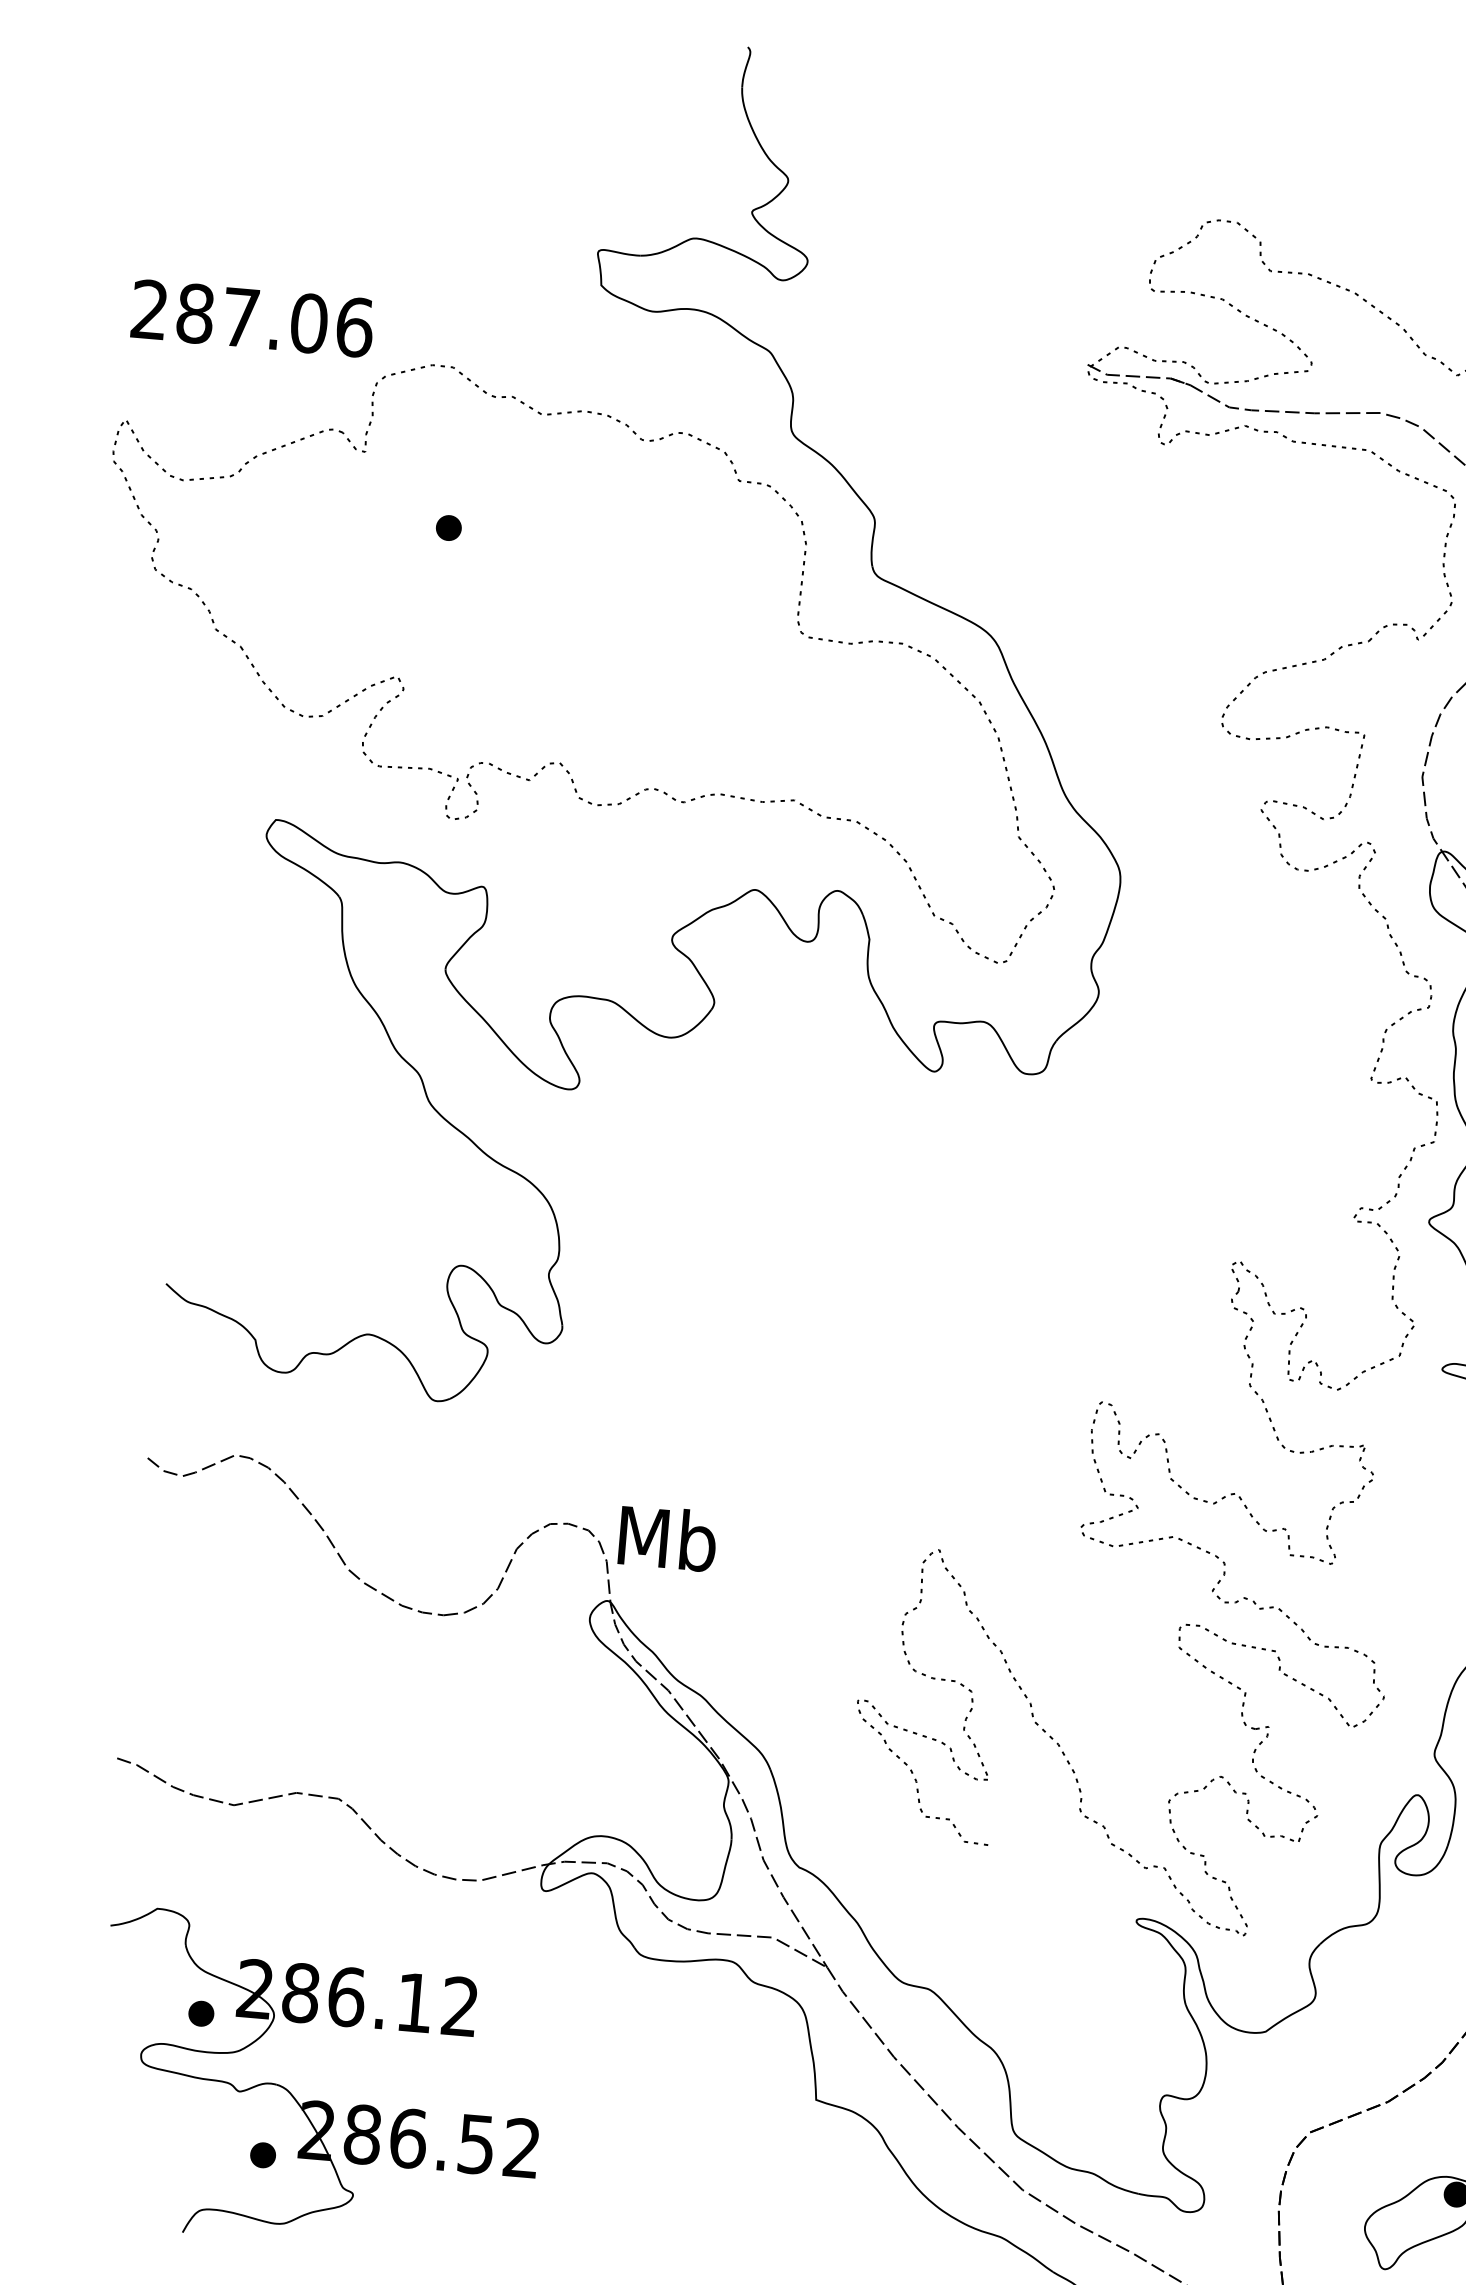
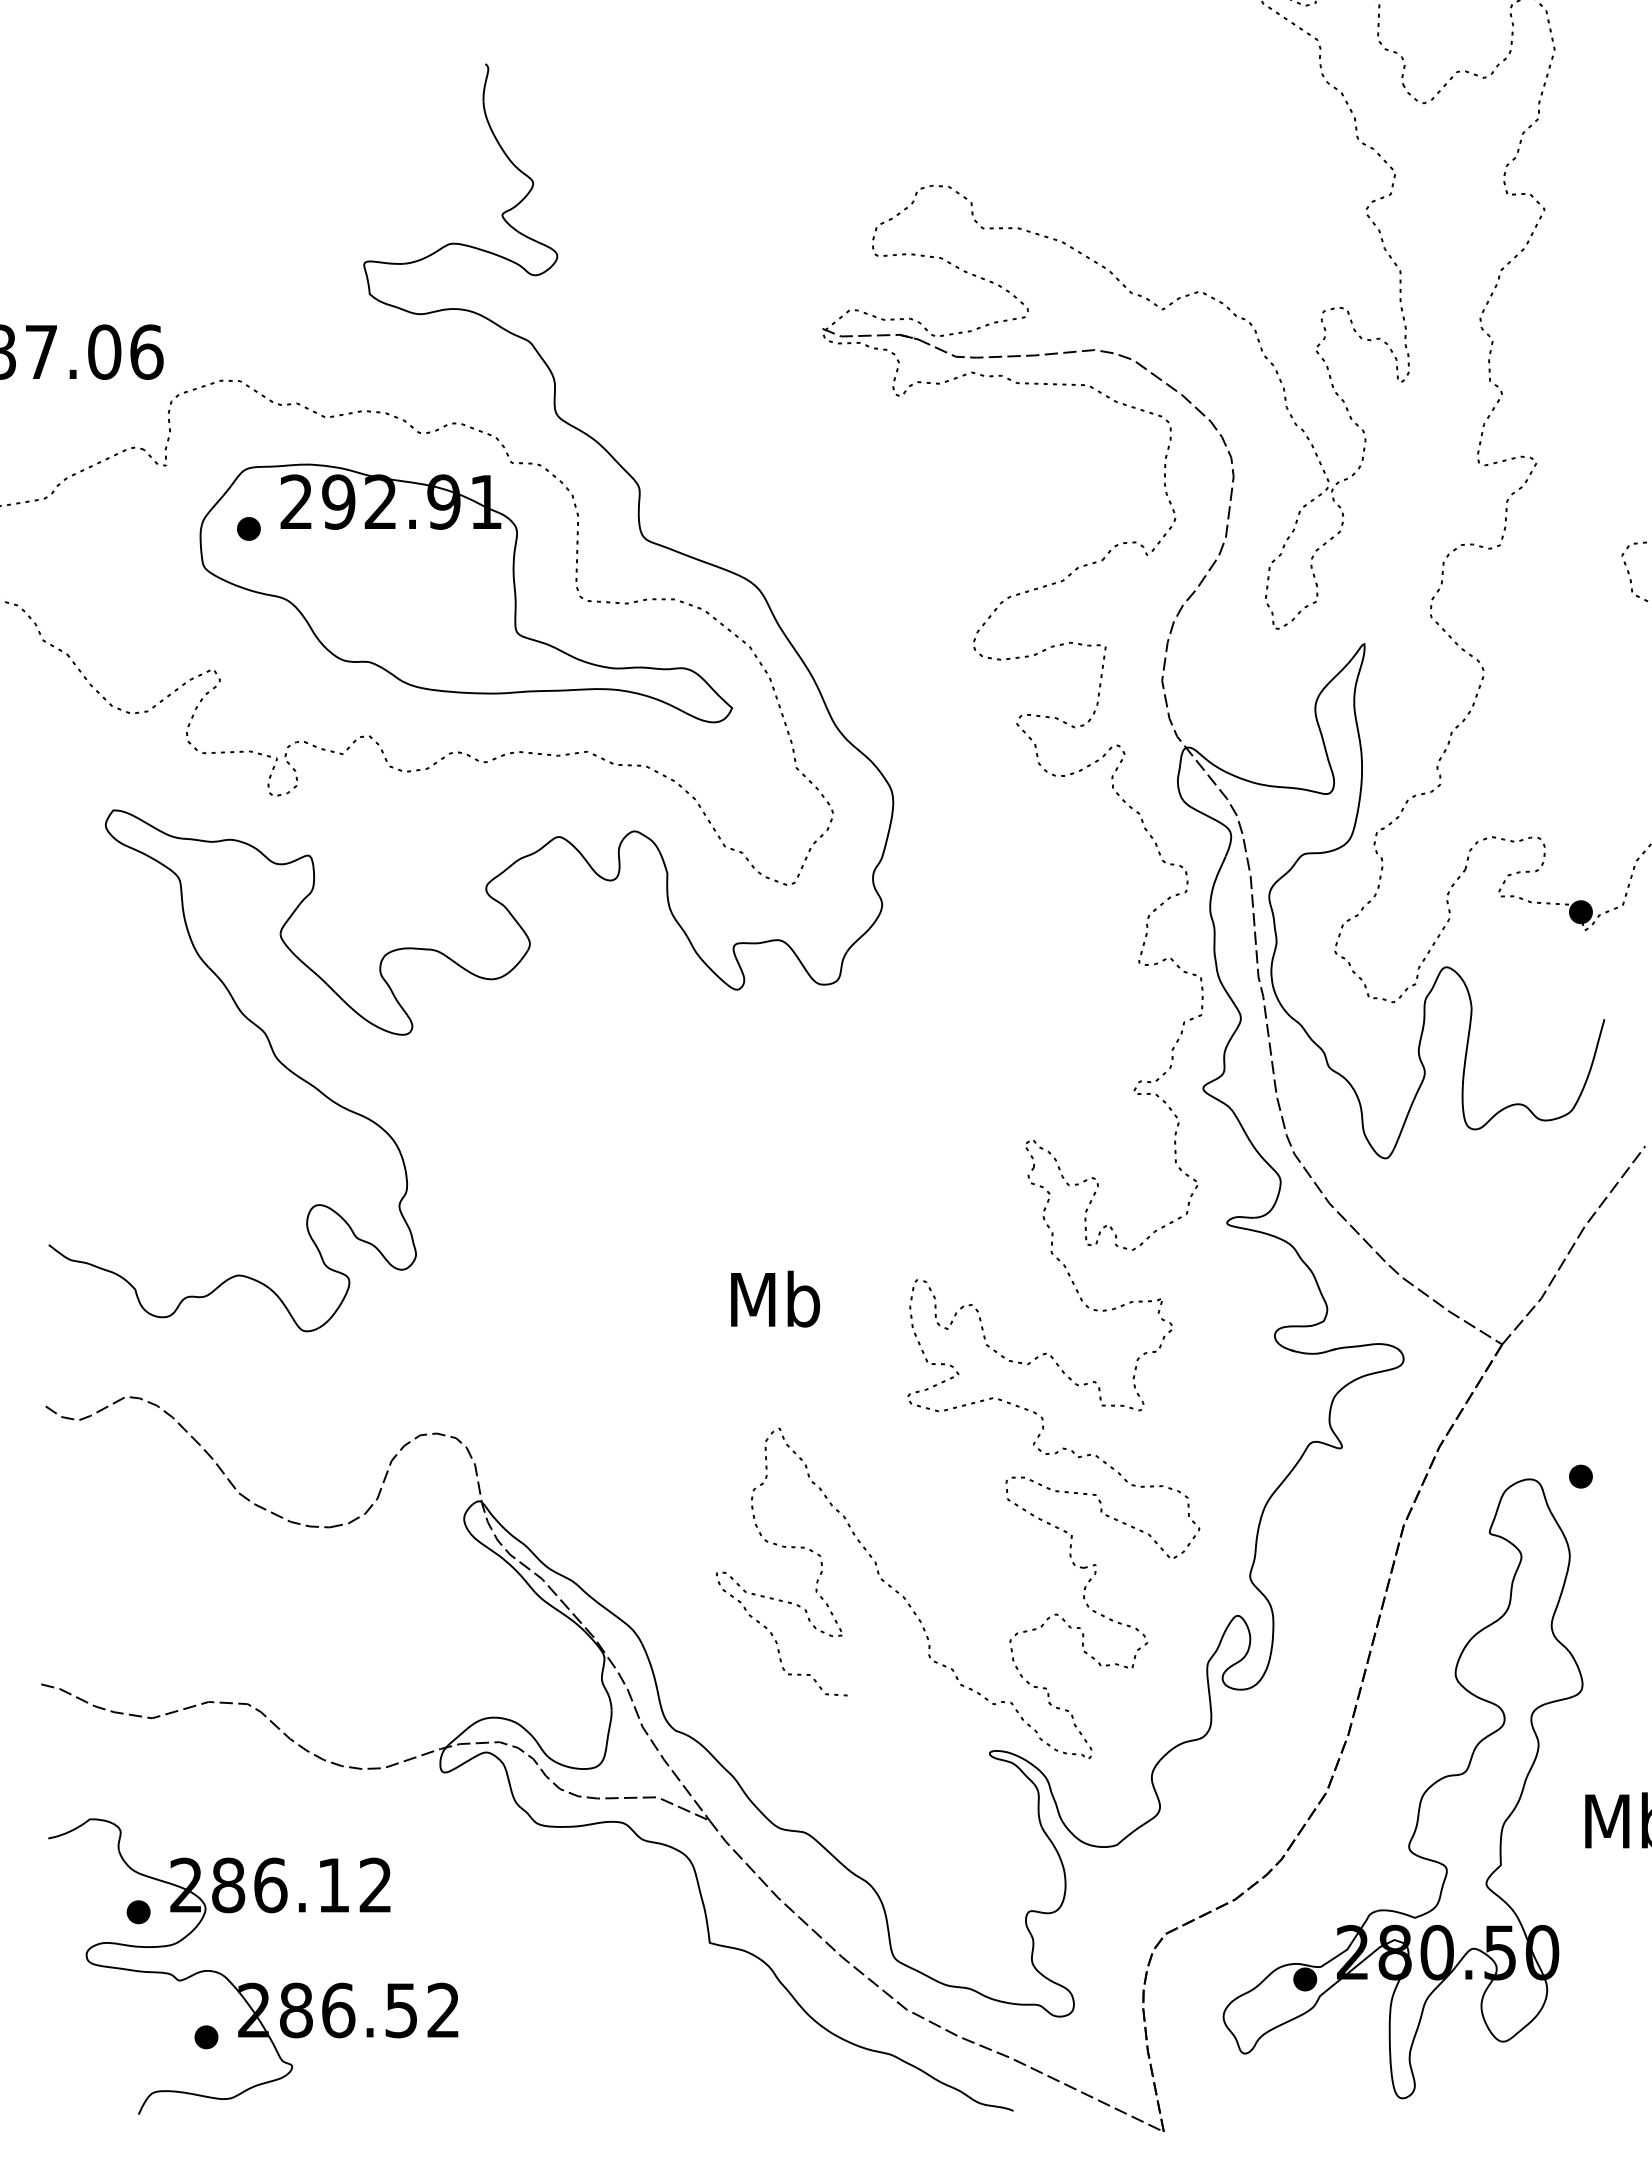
part: (677, 617) -> (465, 593), added
text: (667, 1537) -> (775, 1298), moved

